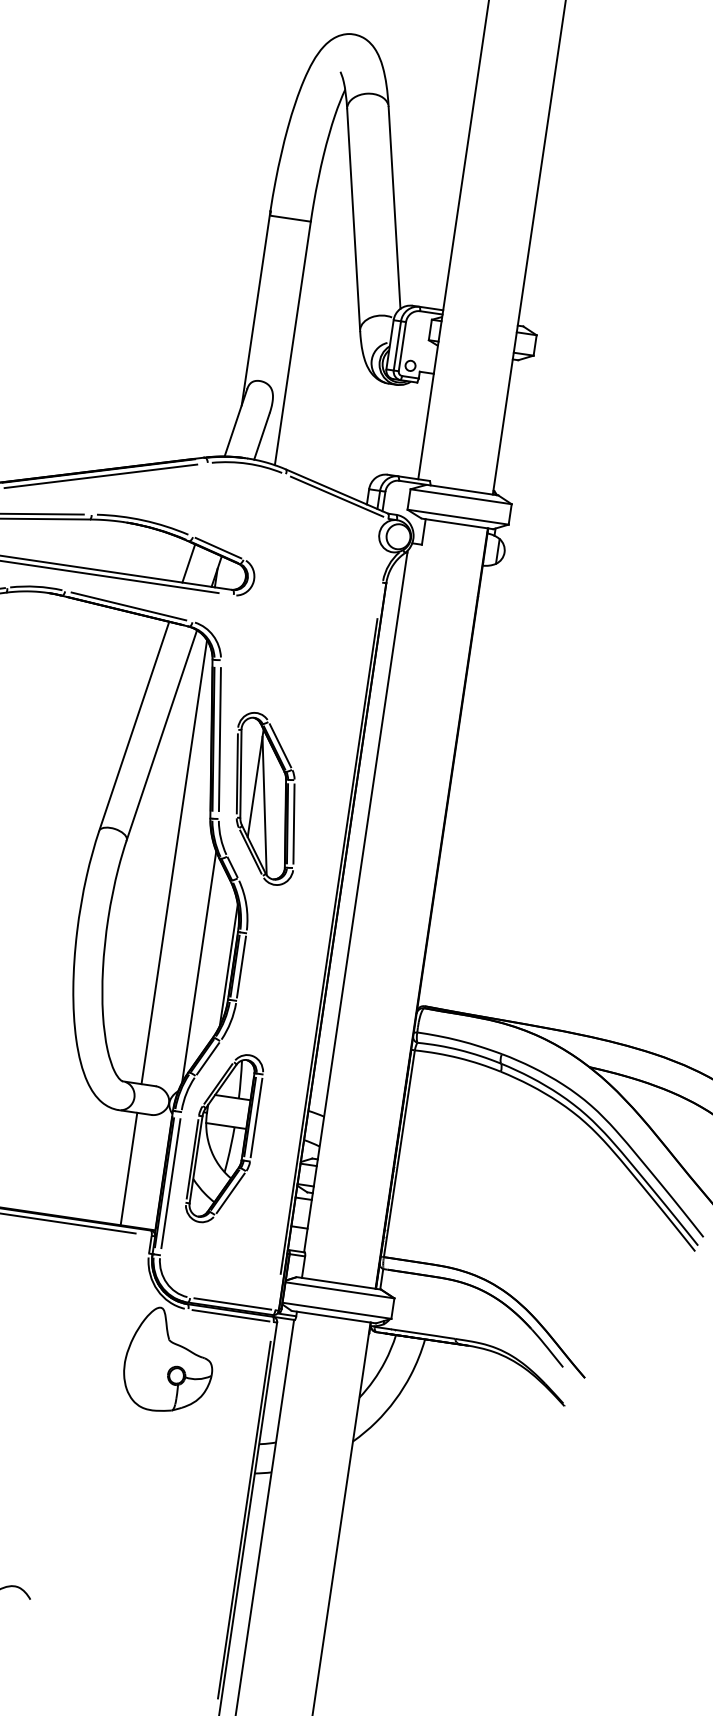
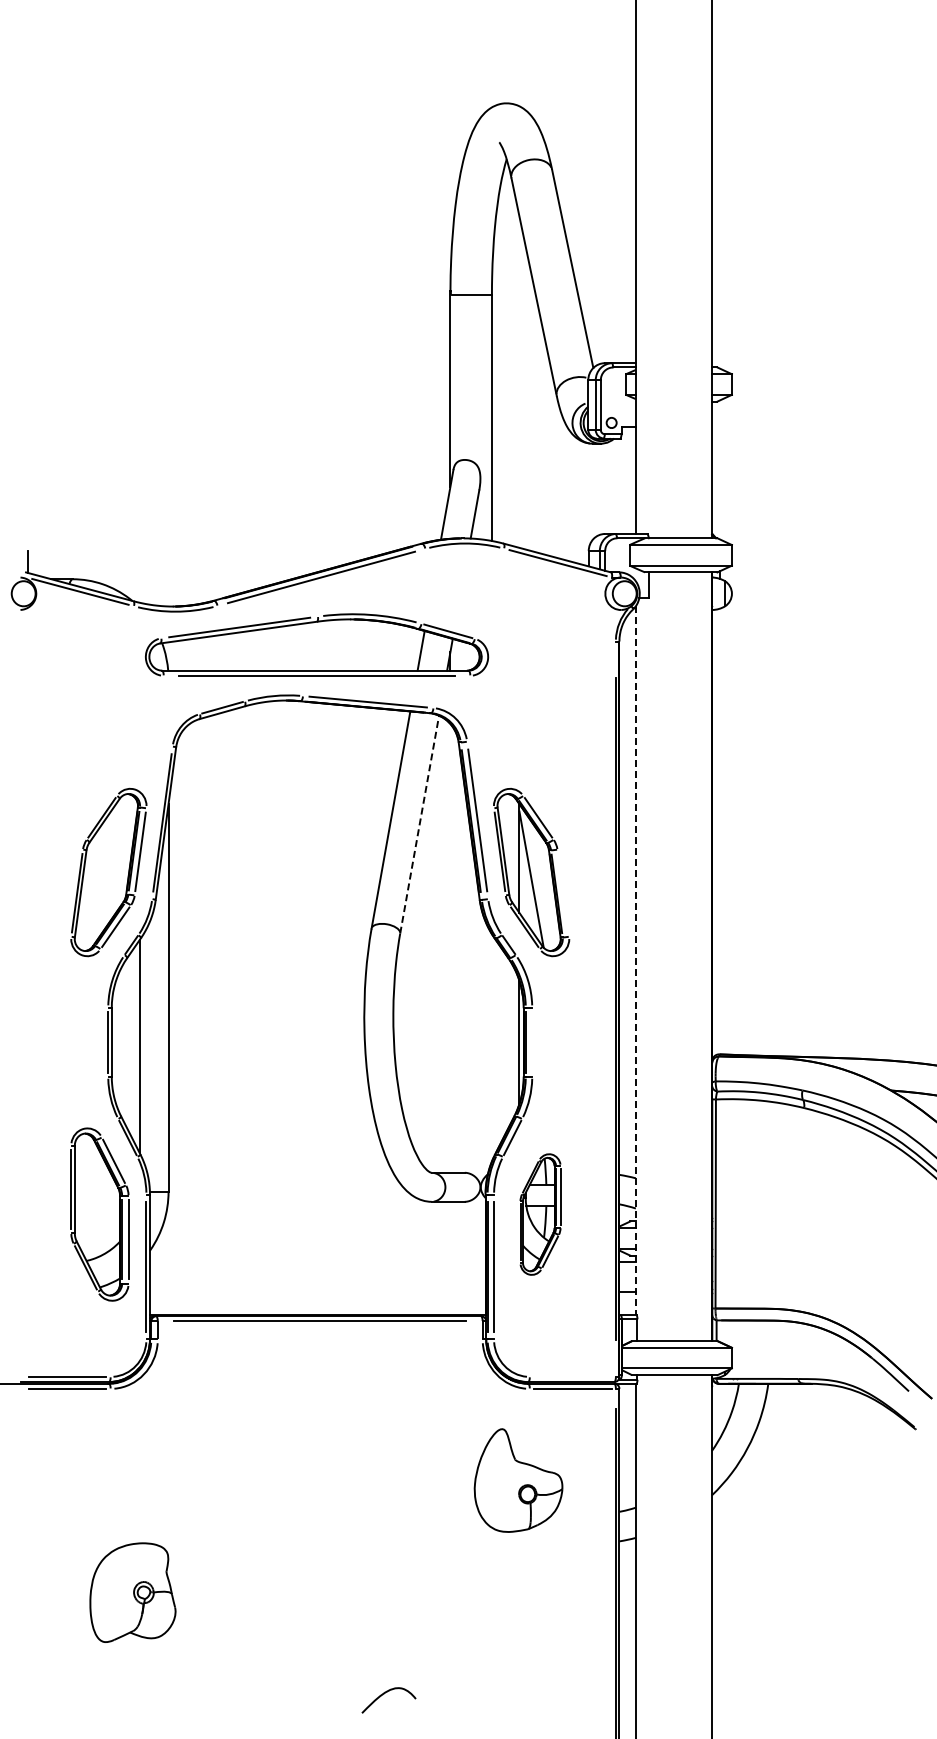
line: (161, 735) -> (419, 824), solid -> dashed
line: (294, 824) -> (563, 893), removed
line: (174, 862) -> (450, 948), removed
line: (355, 901) -> (635, 960), solid -> dashed
line: (199, 967) -> (490, 1048), removed
line: (241, 967) -> (532, 1042), removed
part: (224, 1138) -> (540, 1214), size x0.7
line: (129, 1168) -> (450, 1258), removed
line: (232, 1303) -> (572, 1376), removed
part: (169, 1360) -> (518, 1480), moved

